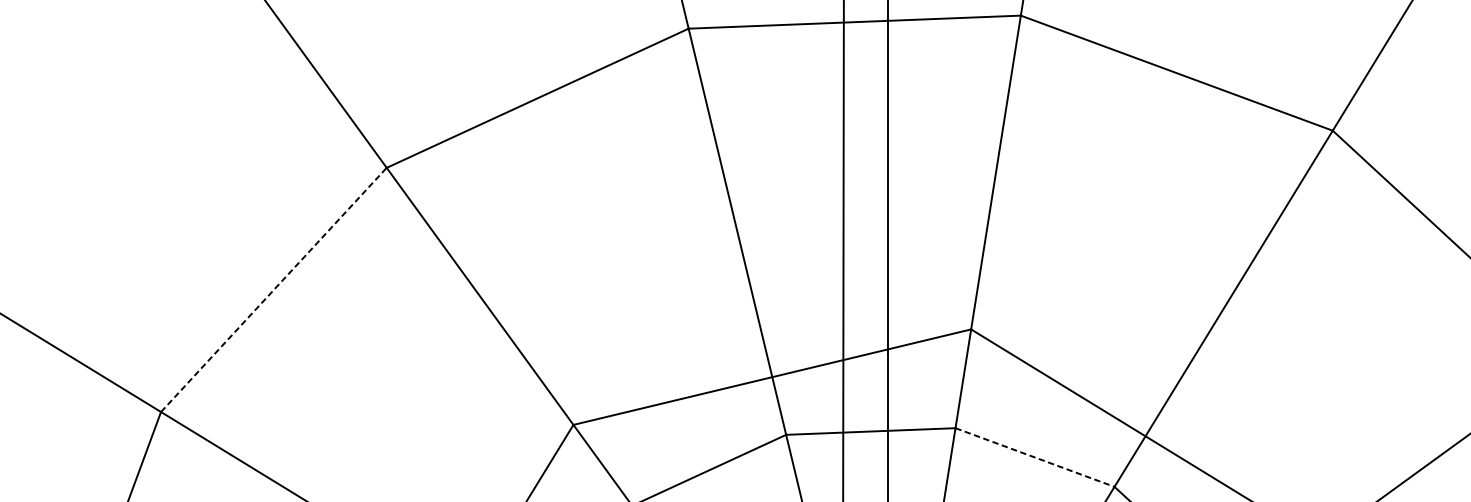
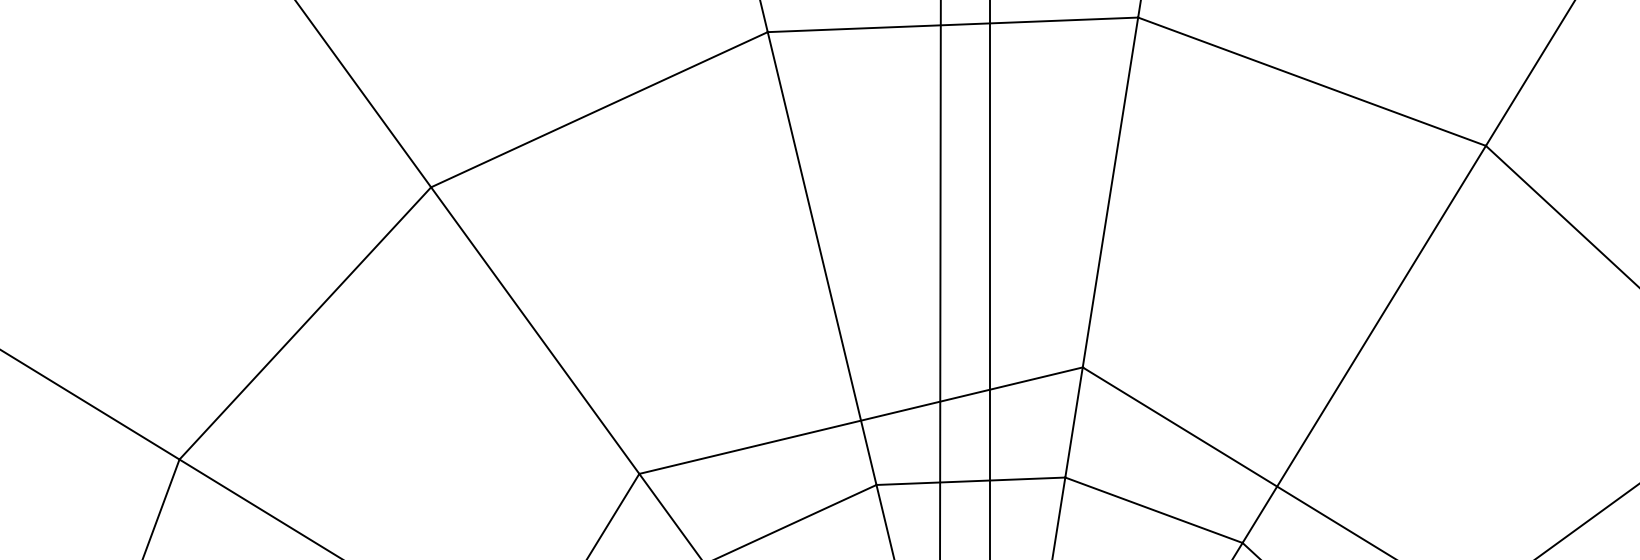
line: (274, 290) -> (305, 323), dashed -> solid
line: (1035, 457) -> (1154, 510), dashed -> solid

